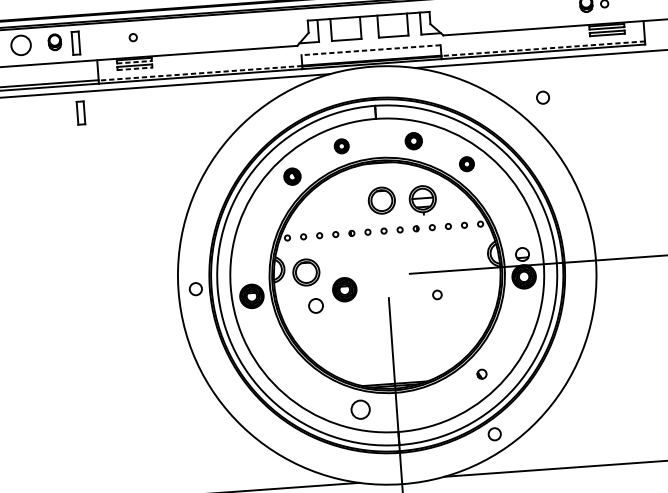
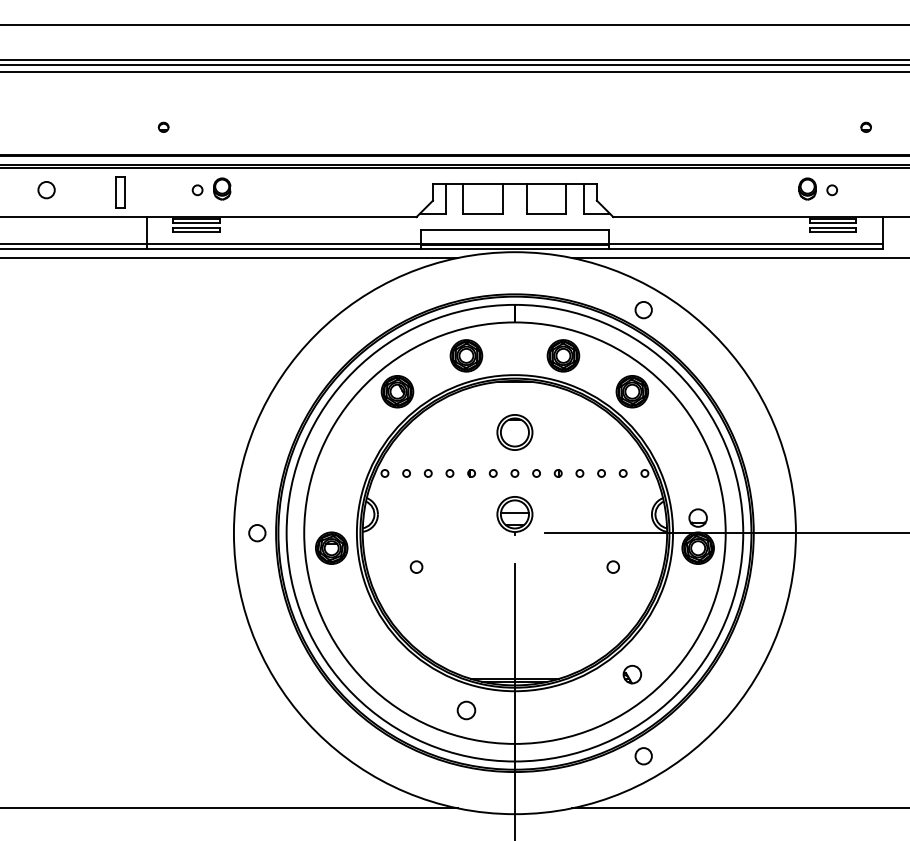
part: (55, 41) -> (222, 188), moved
circle: (21, 45) -> (46, 190), size x0.62
line: (543, 48) -> (745, 244), dashed -> solid
line: (370, 49) -> (514, 229), dashed -> solid
line: (134, 62) -> (197, 223), dashed -> solid
line: (135, 69) -> (197, 232), dashed -> solid
line: (199, 73) -> (283, 244), dashed -> solid
circle: (542, 98) -> (643, 310), moved
part: (81, 113) -> (120, 286), removed
part: (413, 140) -> (563, 355), size x1.43
part: (341, 146) -> (466, 355), size x1.67
part: (467, 163) -> (632, 391), size x1.67
part: (292, 176) -> (397, 391), size x1.43
part: (422, 199) -> (514, 515), moved
part: (306, 272) -> (406, 521), removed
part: (344, 289) -> (456, 547), removed
circle: (436, 294) -> (612, 566), moved
circle: (315, 305) -> (416, 566), size x0.62
part: (482, 374) -> (632, 674), size x1.43
circle: (360, 409) -> (466, 710), size x0.71

